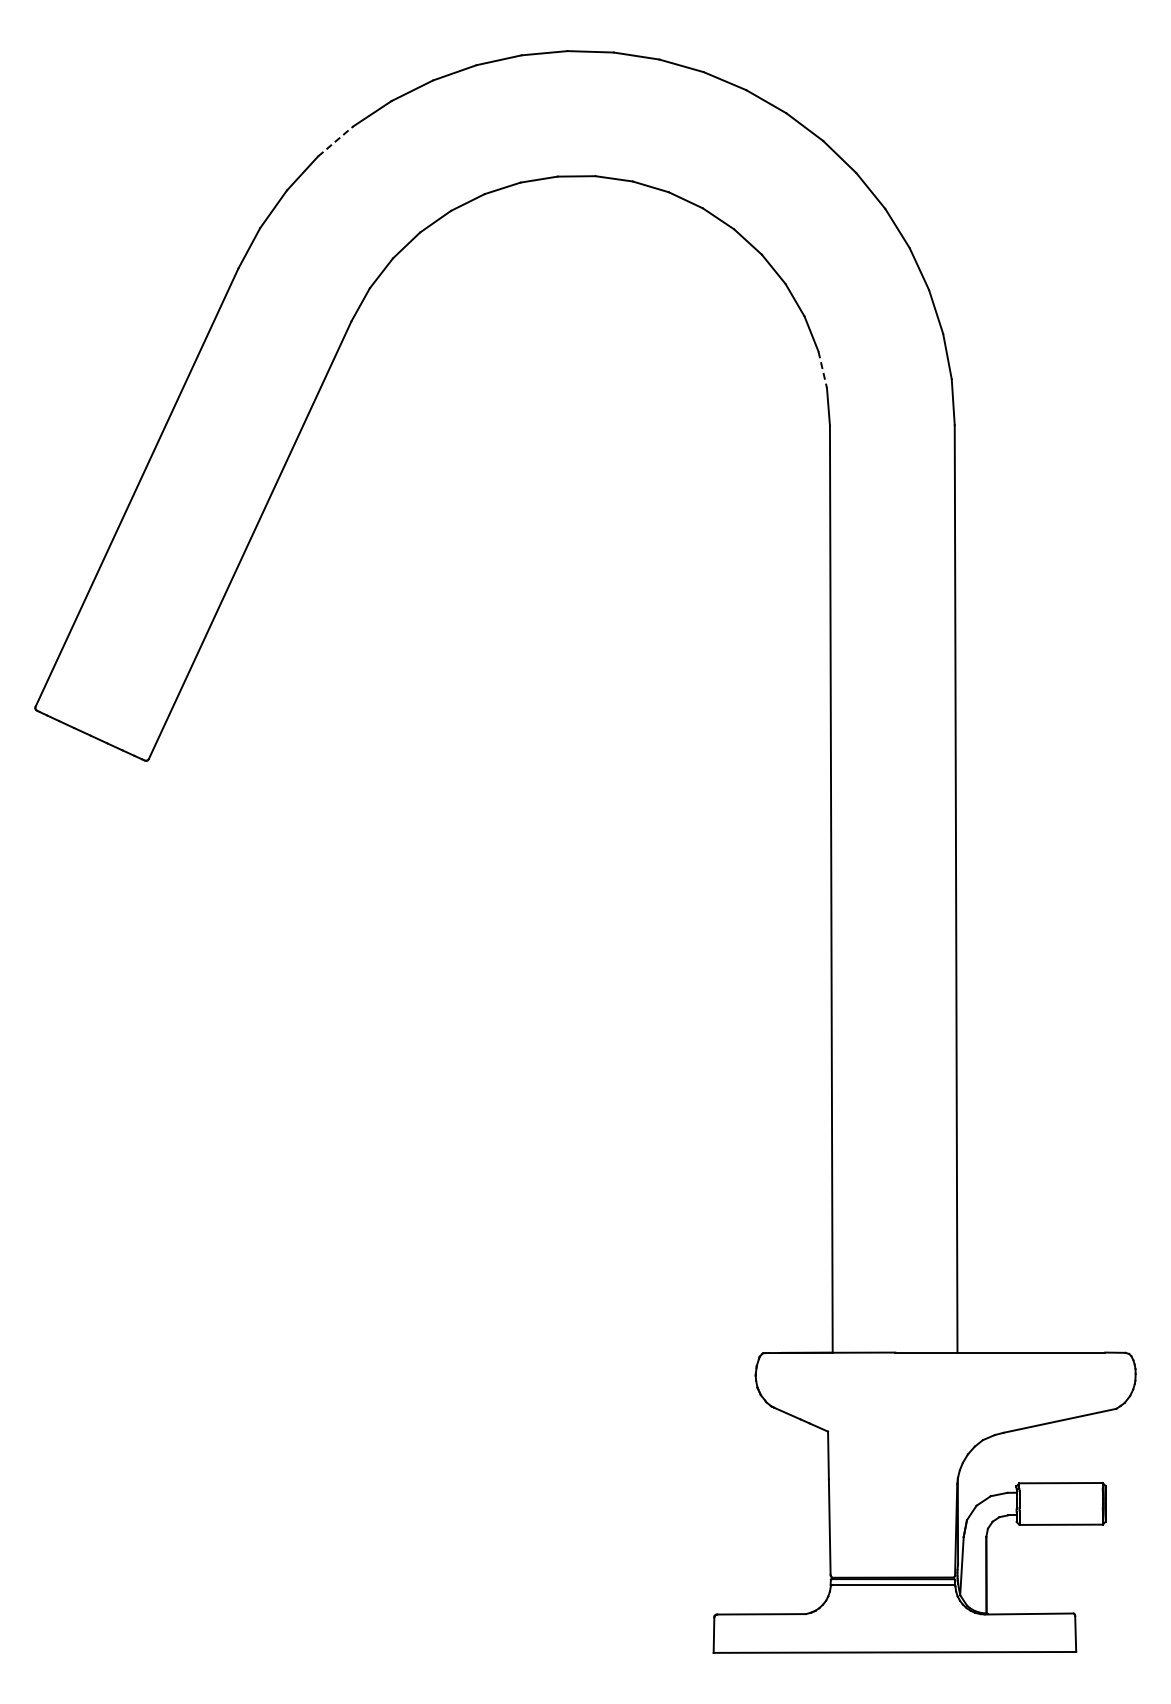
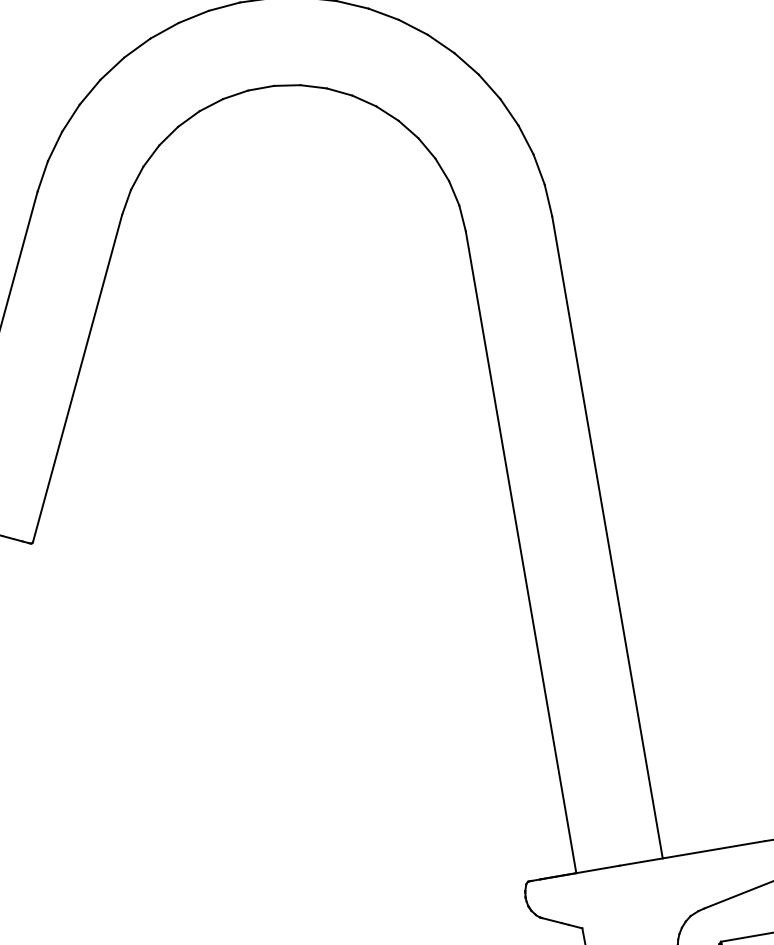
line: (336, 141) -> (90, 92), dashed -> solid
line: (822, 369) -> (454, 193), dashed -> solid

